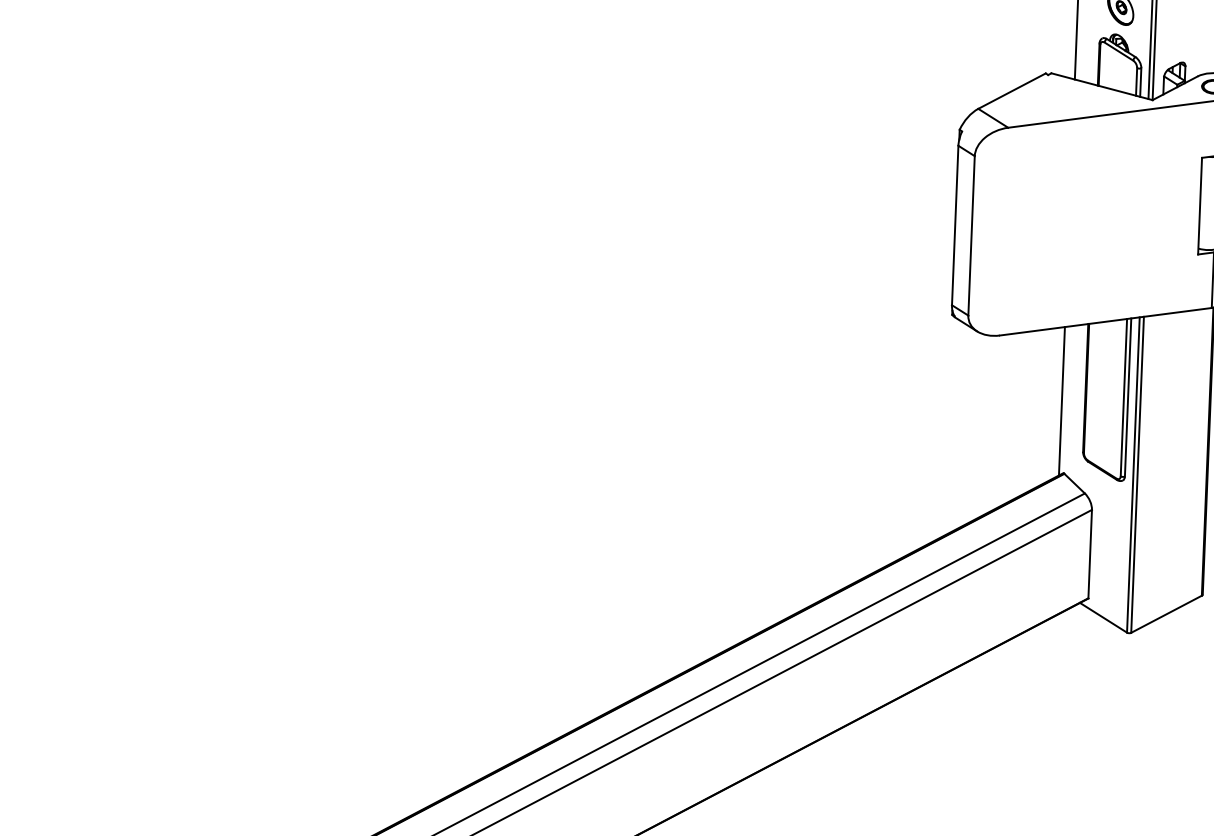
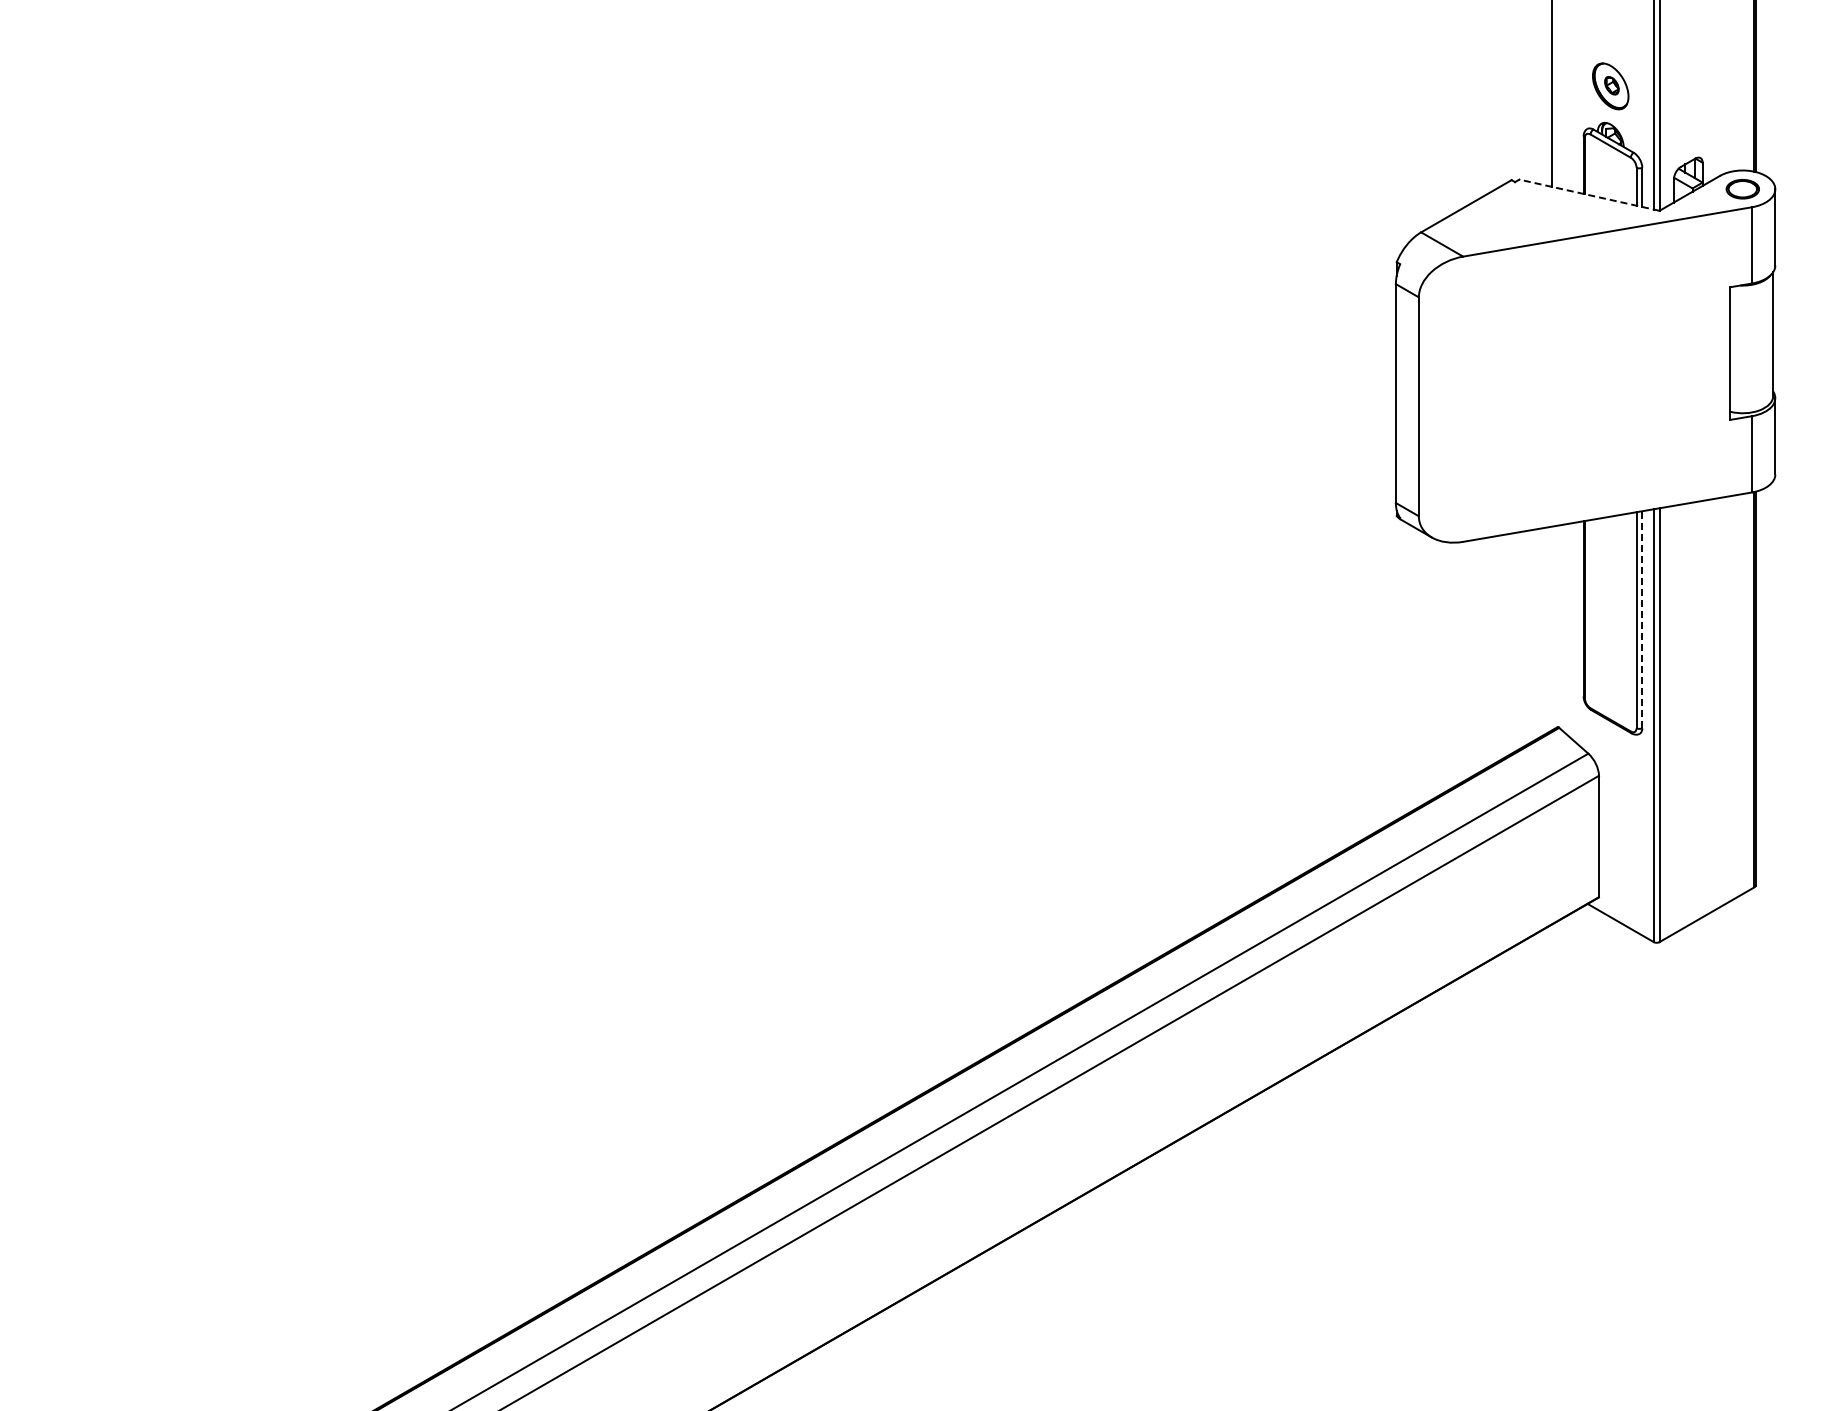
line: (1102, 86) -> (1589, 195), solid -> dashed
line: (1128, 397) -> (1642, 619), solid -> dashed
line: (1061, 401) -> (1551, 628), removed

